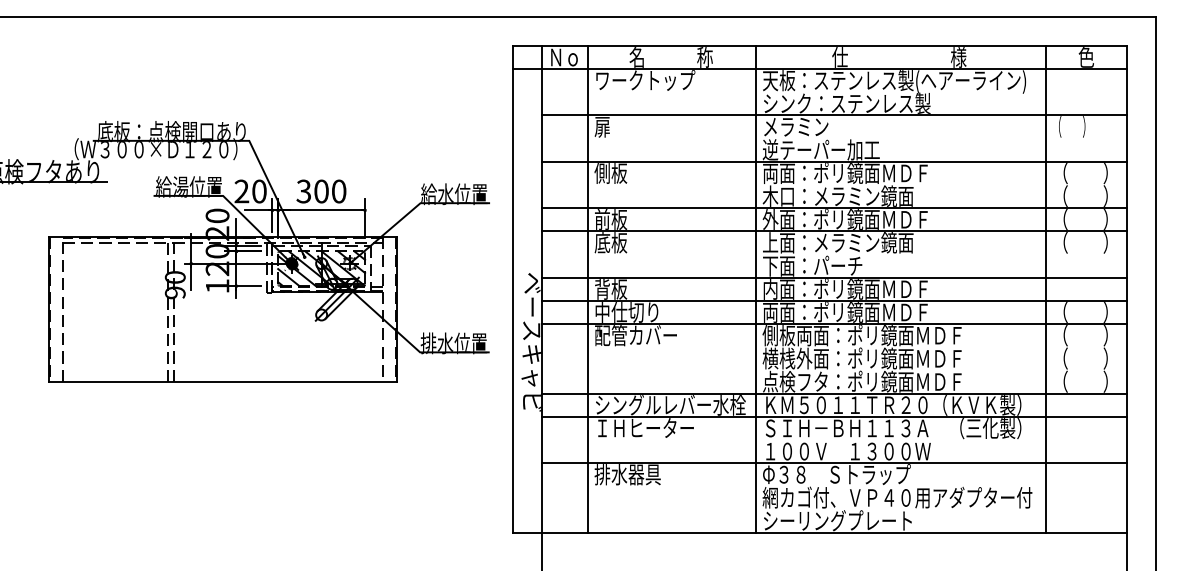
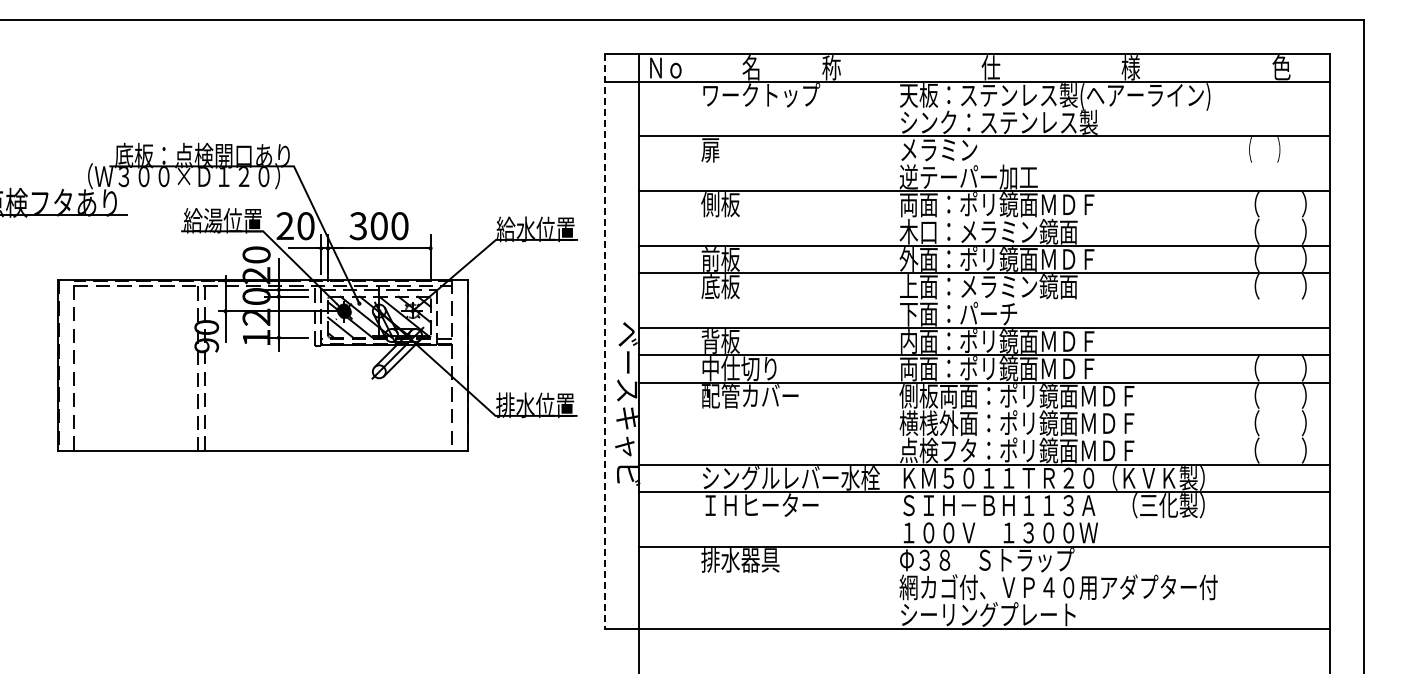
line: (587, 289) -> (693, 341), removed
line: (756, 289) -> (892, 341), removed
line: (1045, 289) -> (1233, 341), removed
line: (512, 290) -> (604, 342), solid -> dashed

